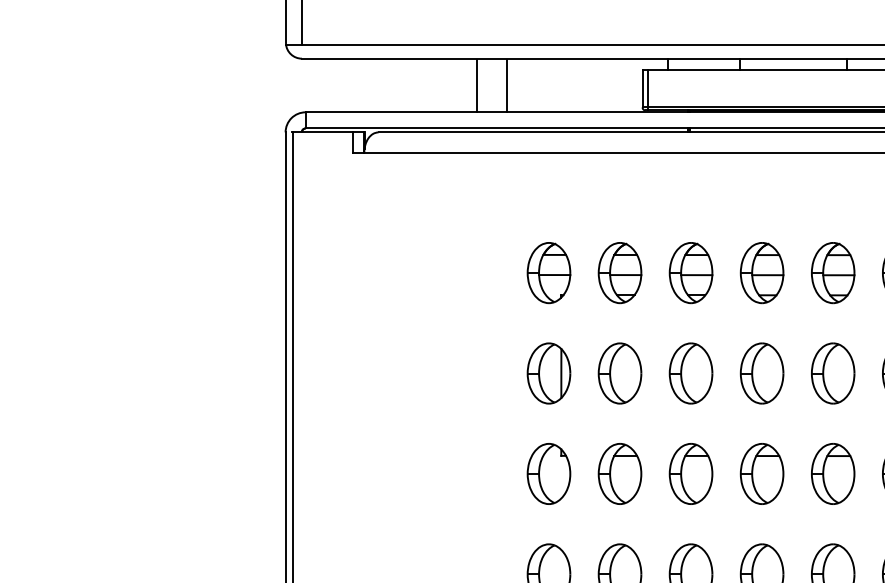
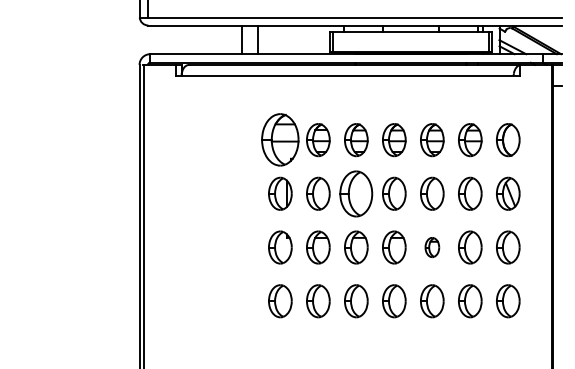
part: (549, 273) -> (280, 140), size x1.6
part: (691, 372) -> (356, 193), size x1.4
part: (833, 473) -> (432, 247), size x0.6

